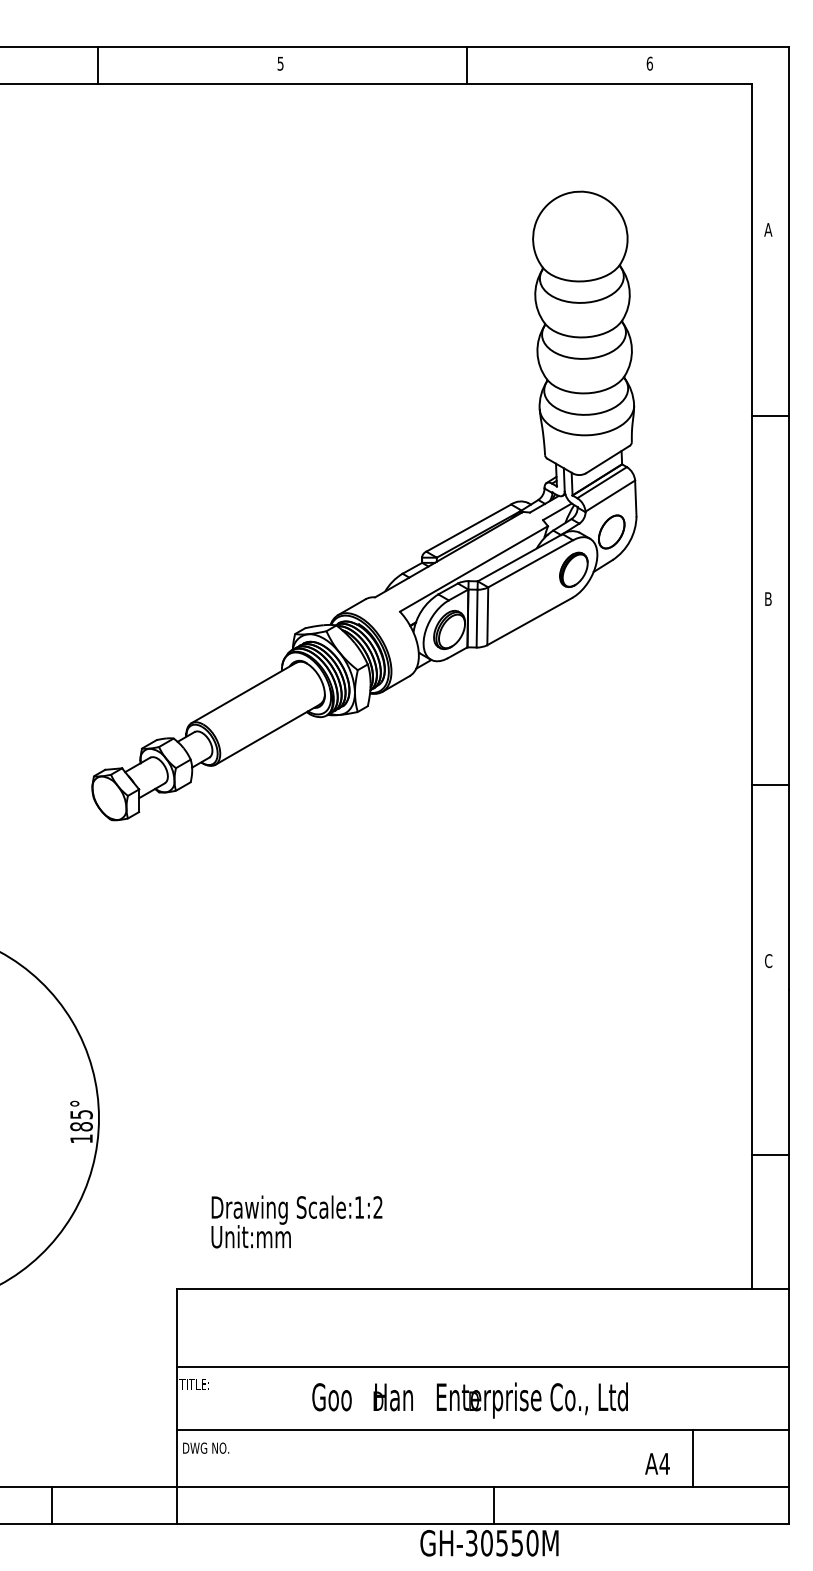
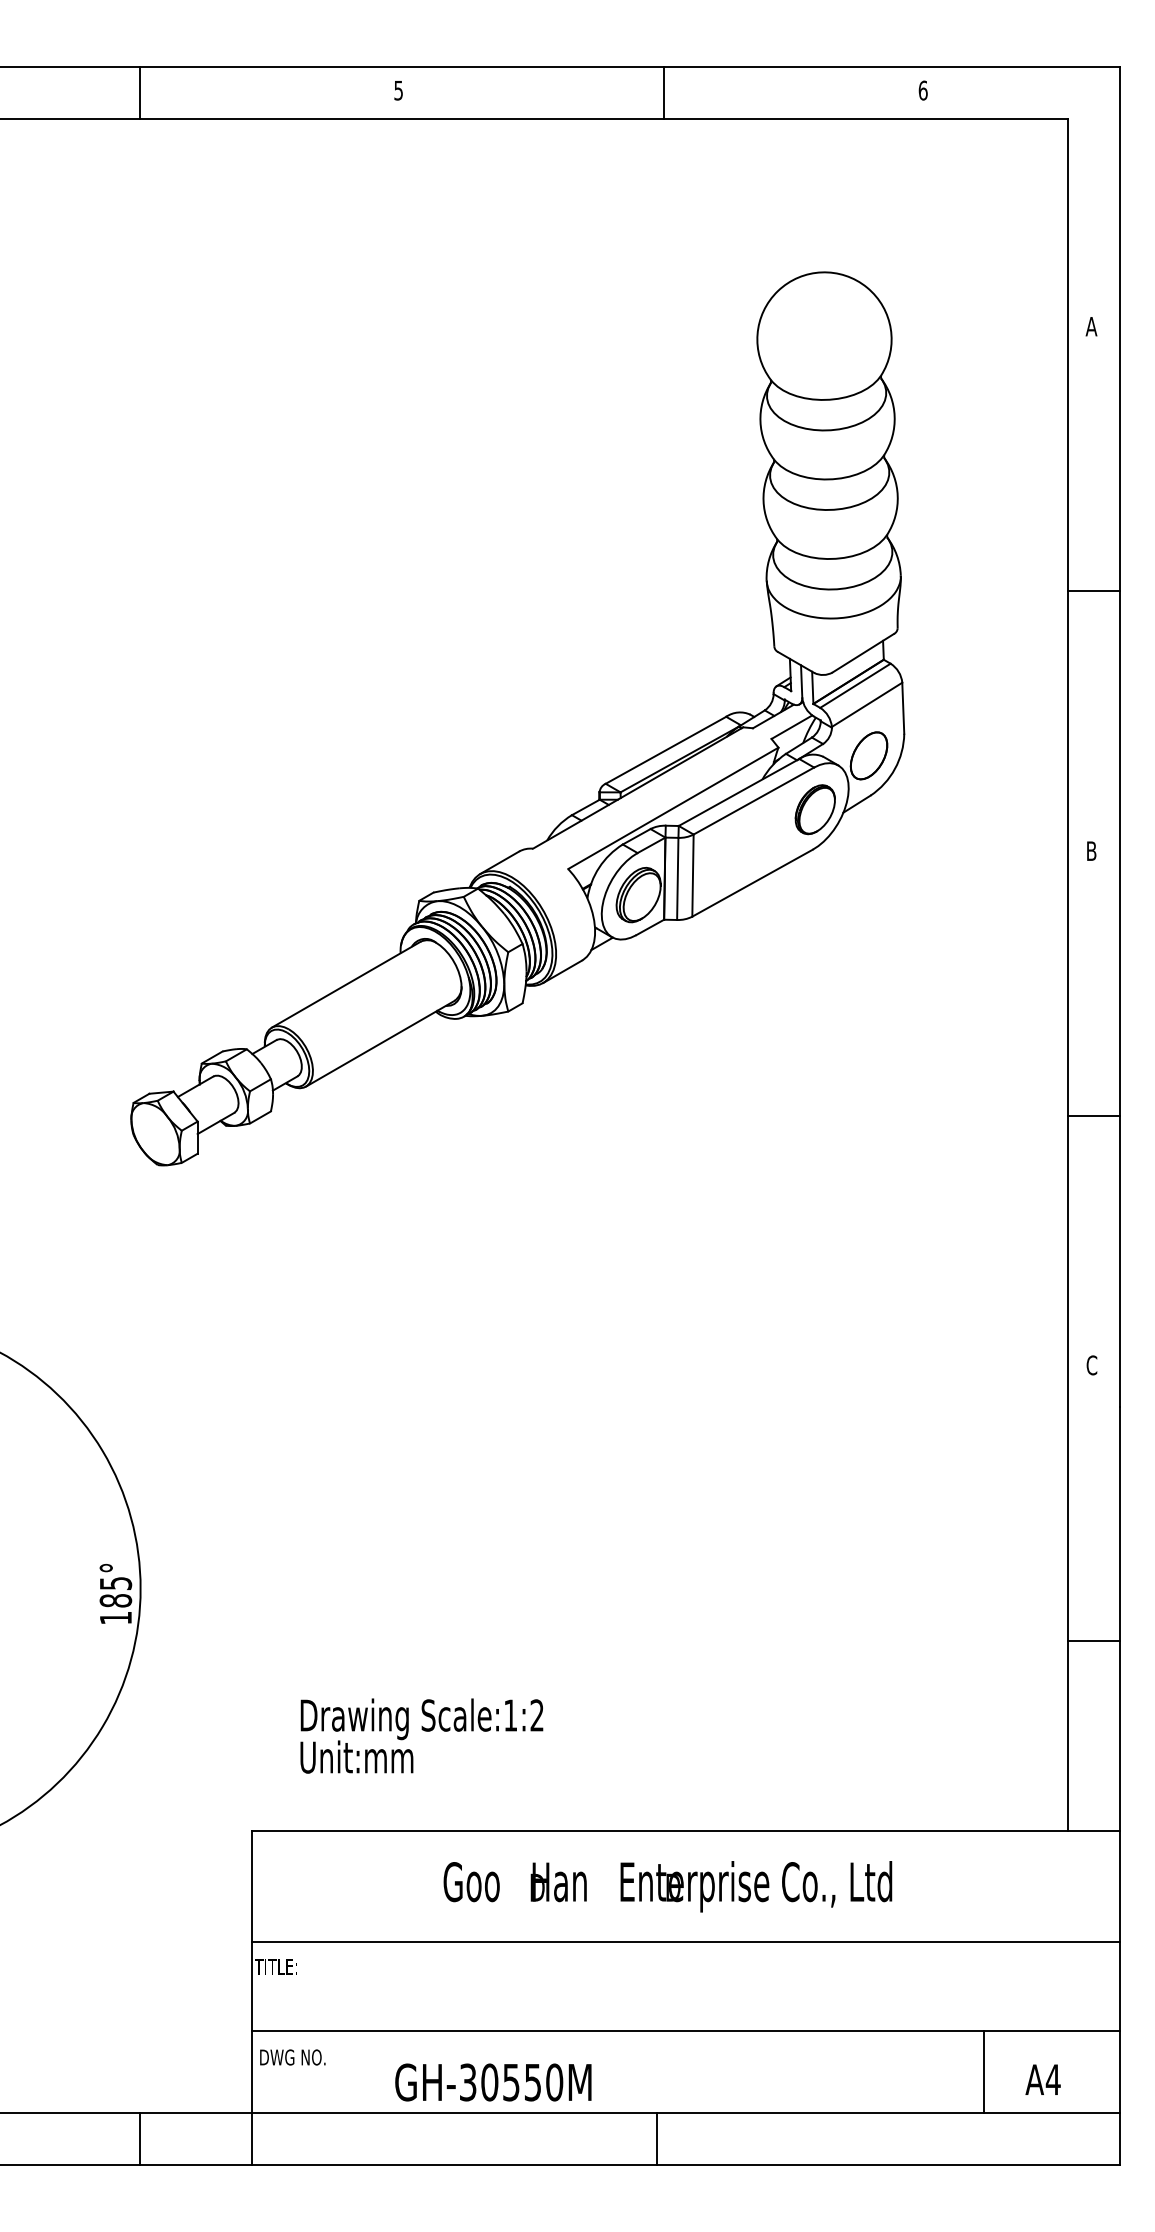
text: (469, 1400) -> (667, 1886), moved
text: (657, 1463) -> (1042, 2079), moved
line: (52, 1505) -> (139, 2138), moved
line: (493, 1505) -> (656, 2138), moved
text: (489, 1543) -> (493, 2082), moved

